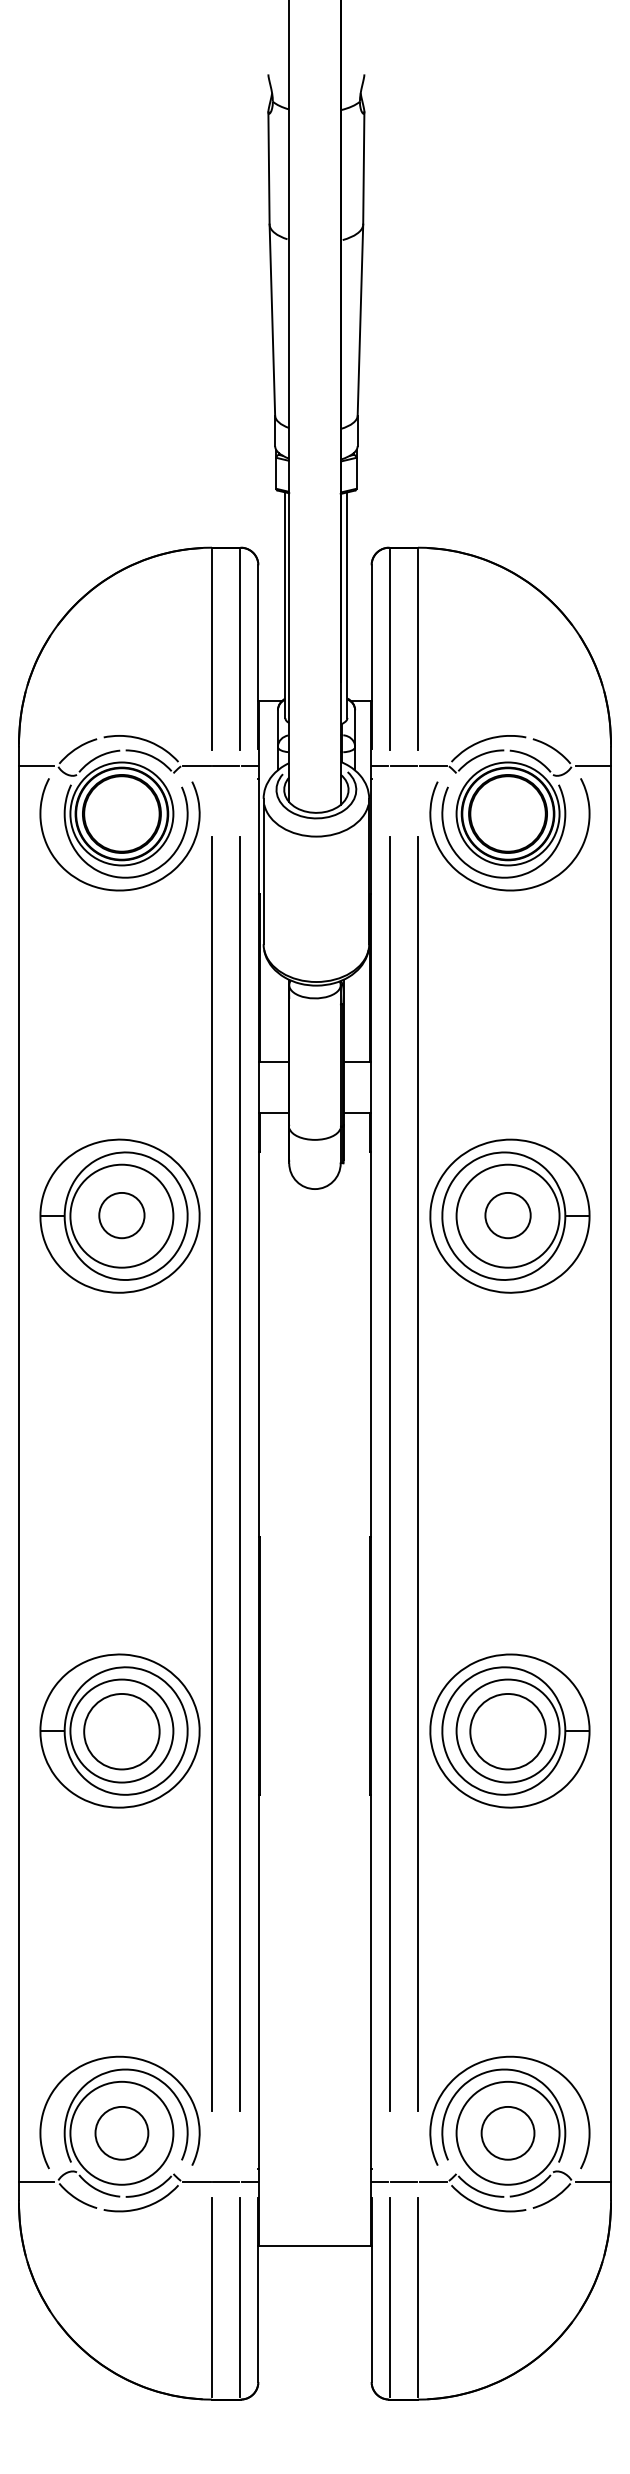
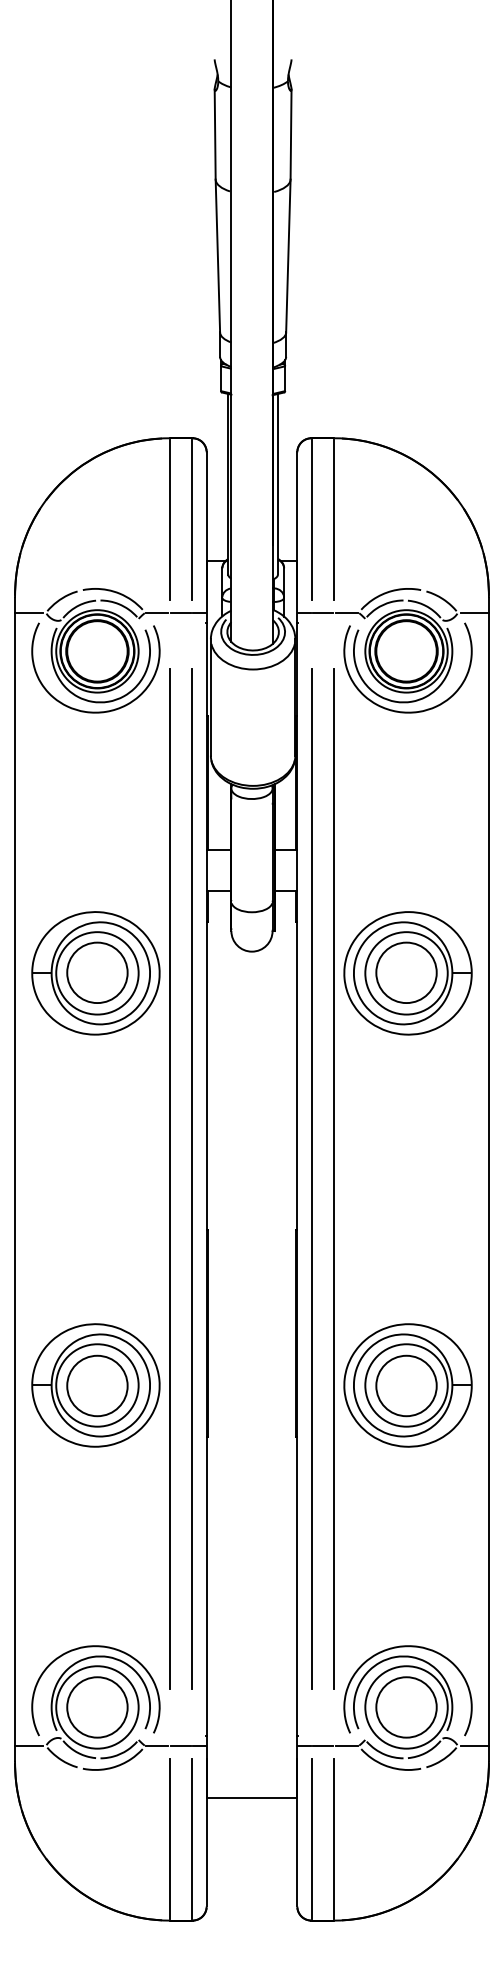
circle: (121, 1215) -> (97, 972), size x1.67
circle: (508, 1215) -> (406, 972), size x1.67
circle: (121, 2133) -> (97, 1707), size x1.43
circle: (508, 2133) -> (406, 1707), size x1.43

